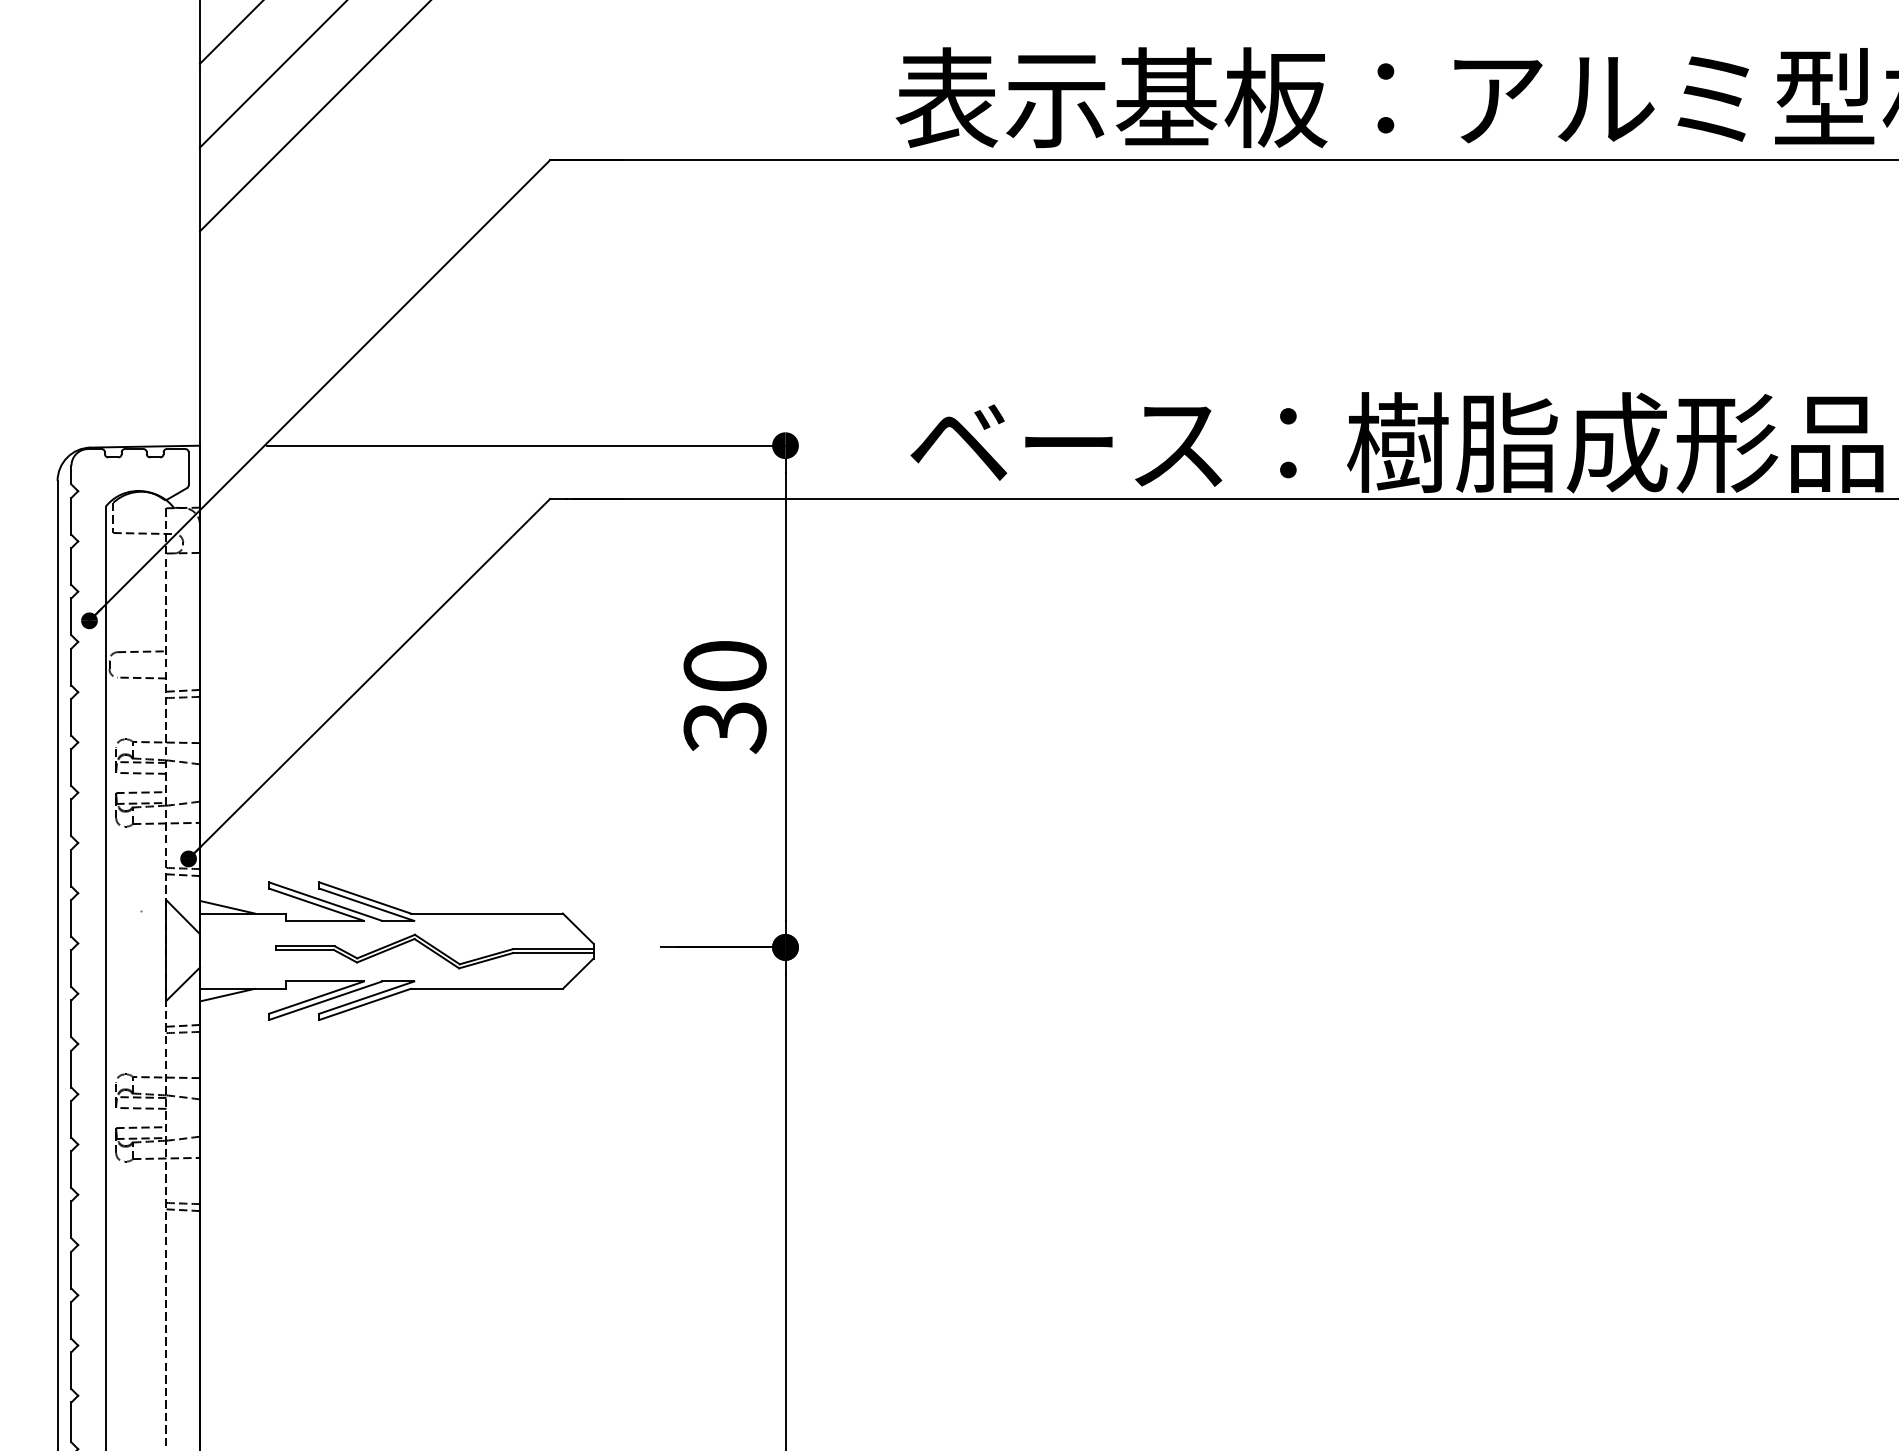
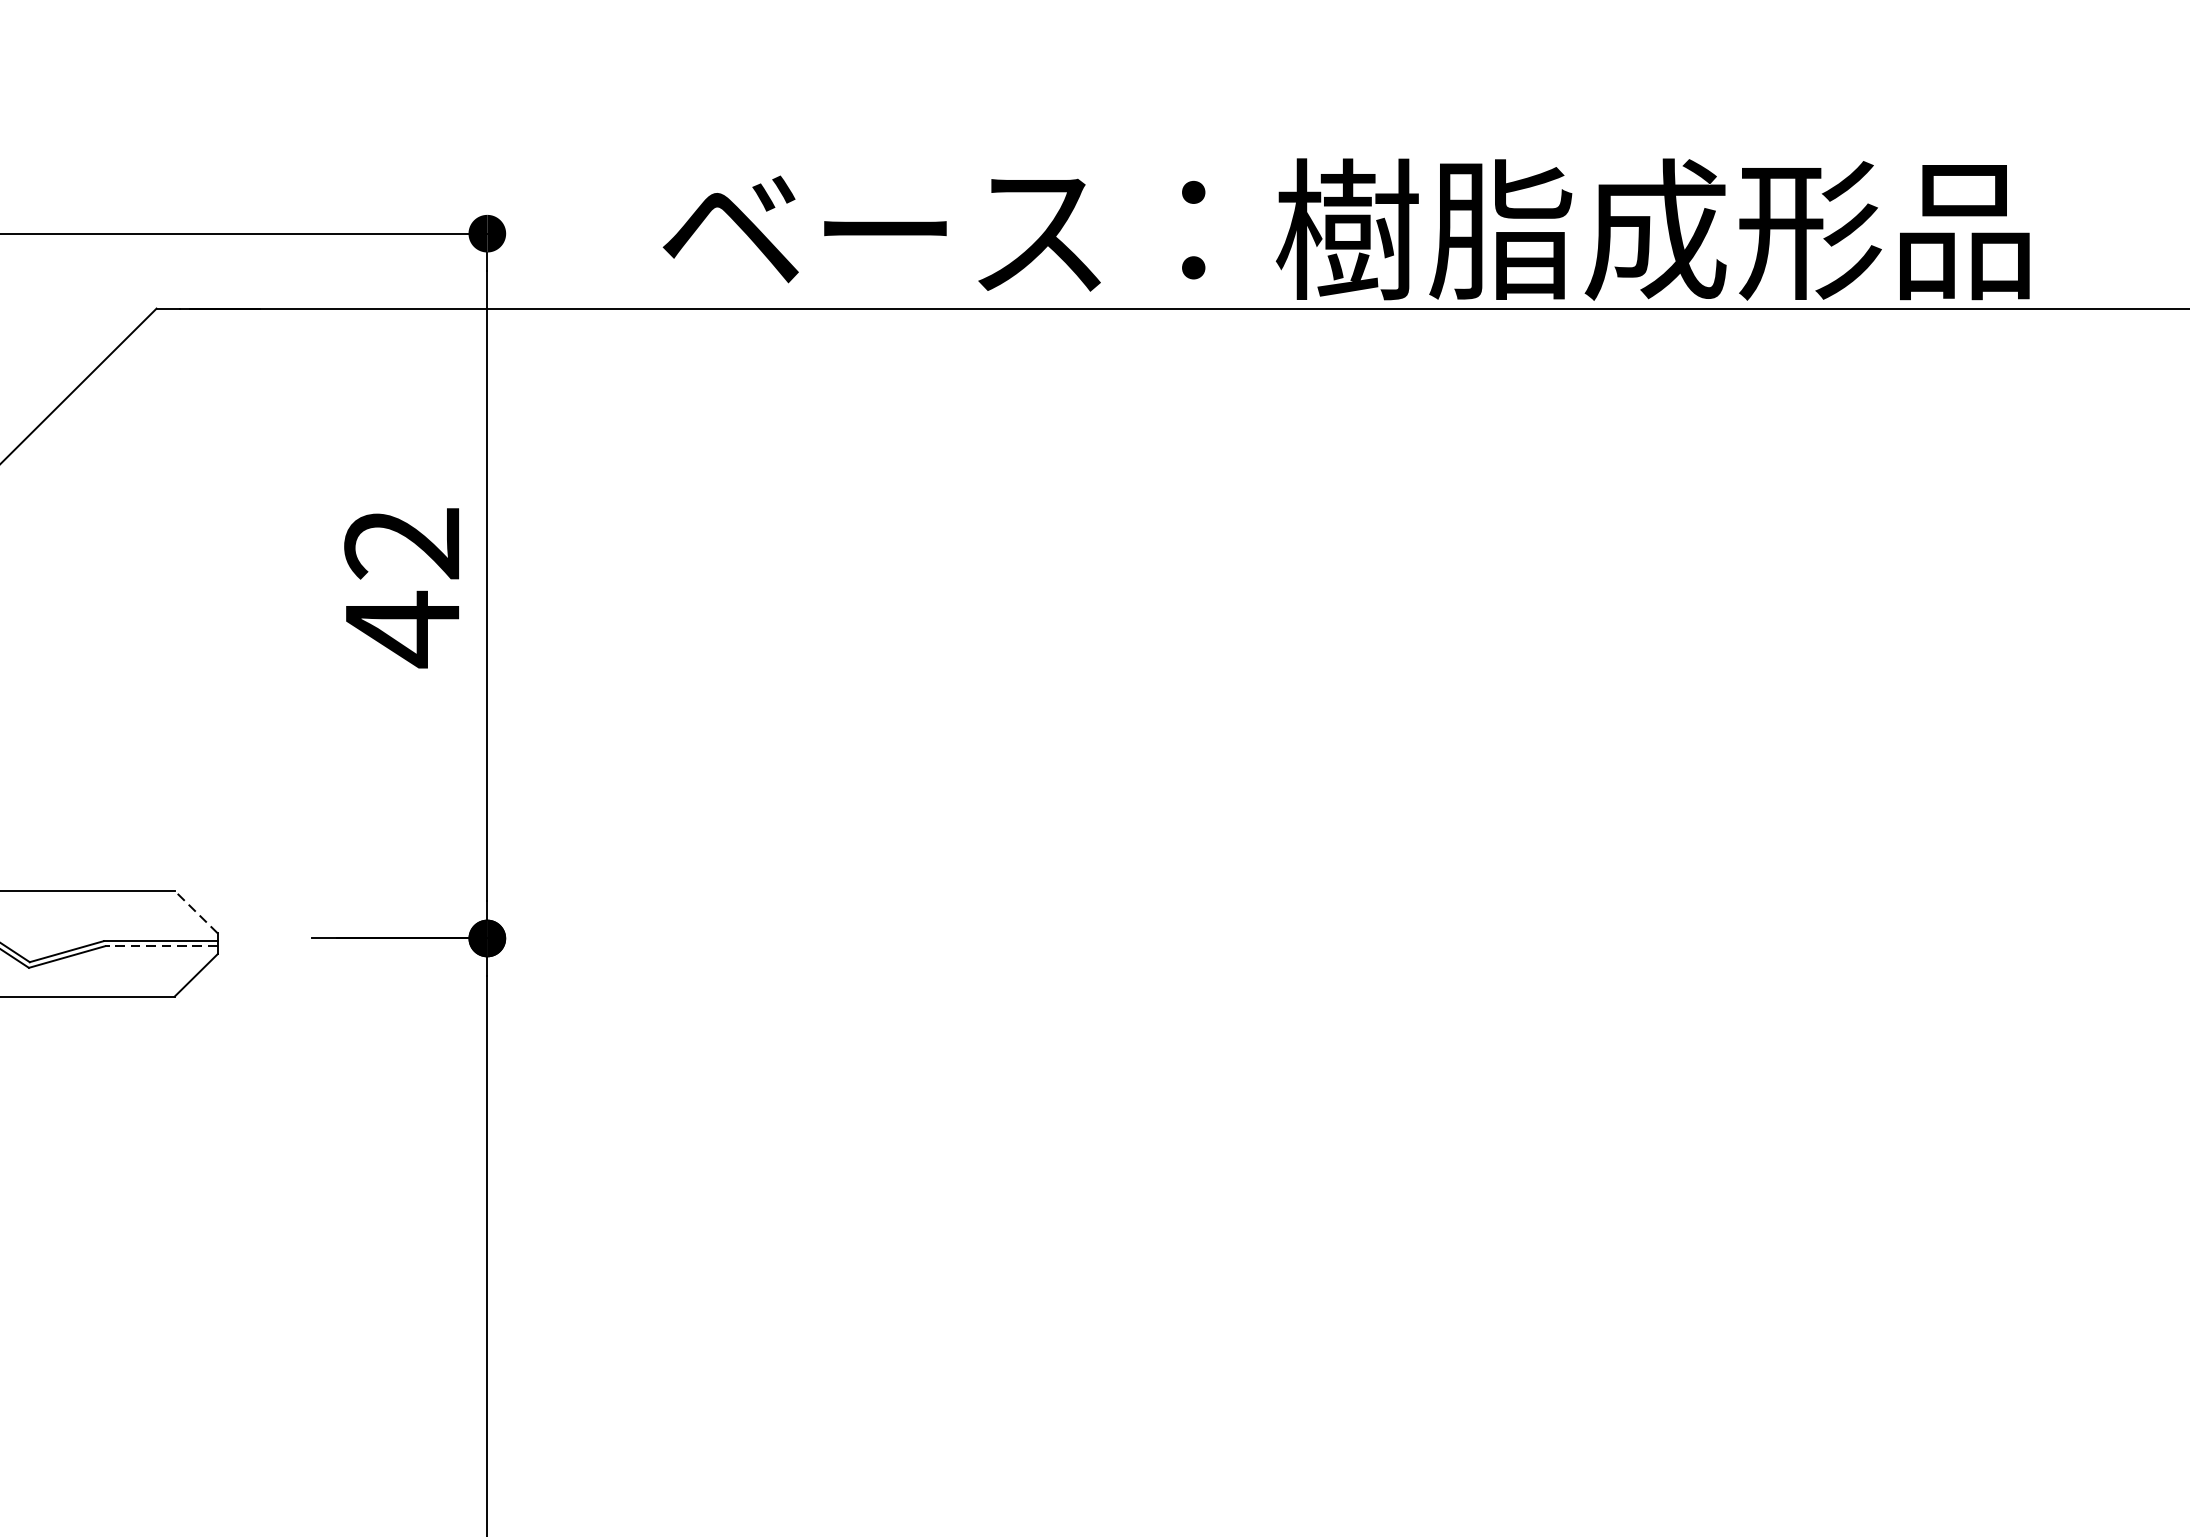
text: (724, 698) -> (401, 588), 30 -> 42
line: (578, 928) -> (196, 911), solid -> dashed
line: (552, 953) -> (160, 946), solid -> dashed

